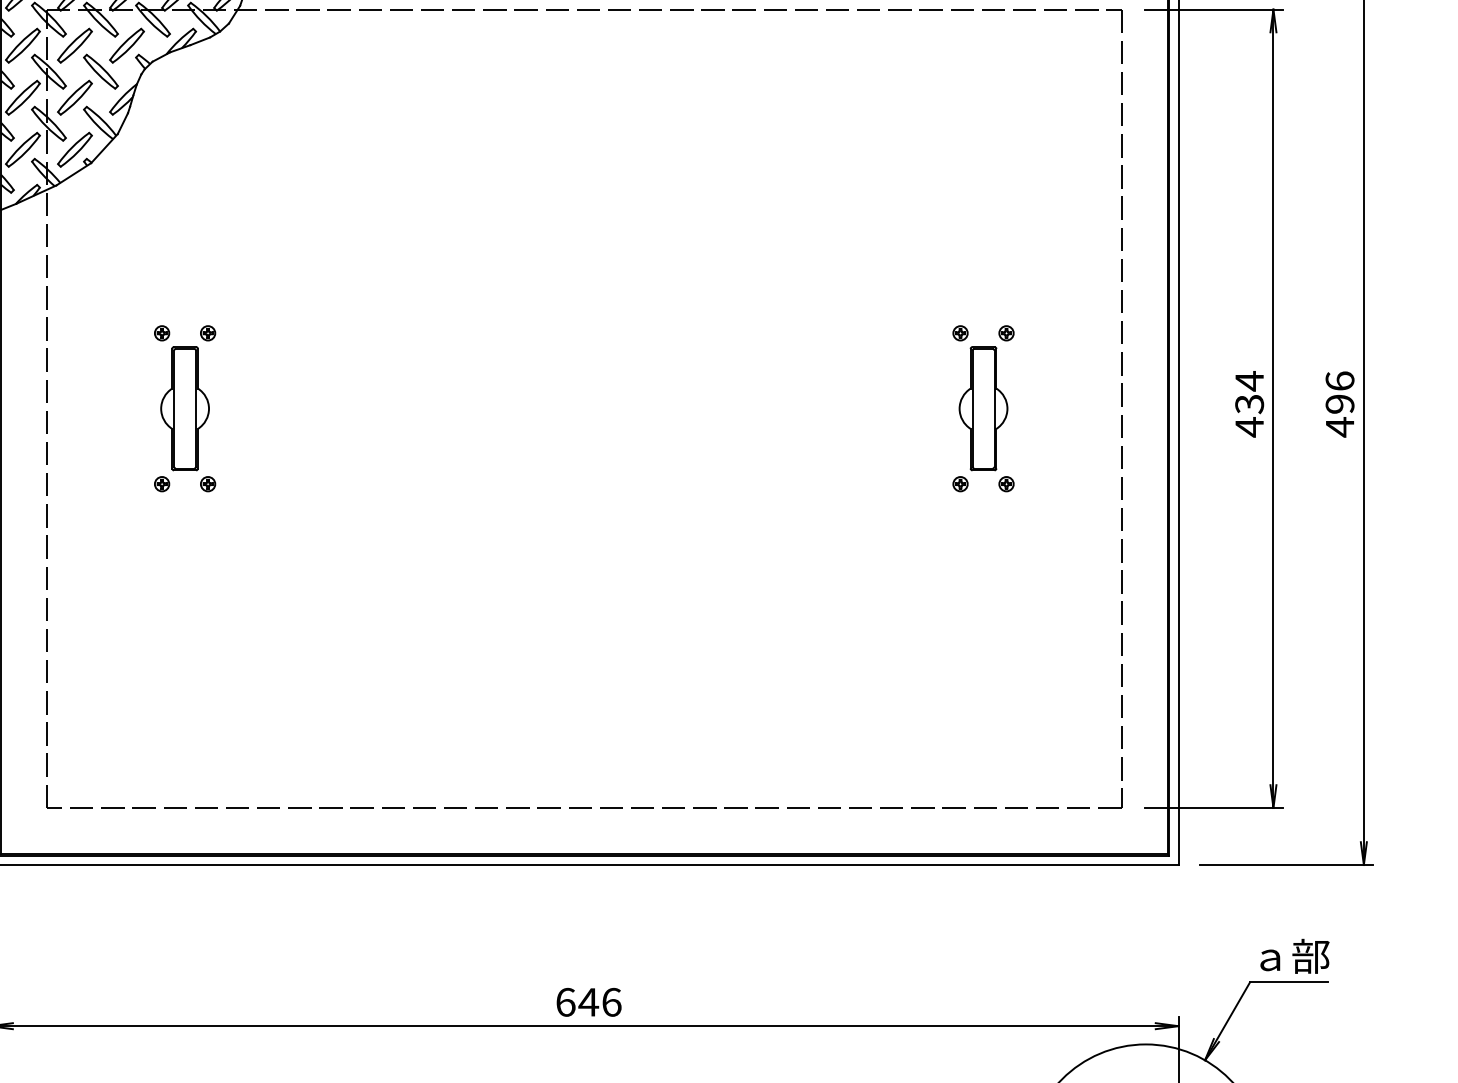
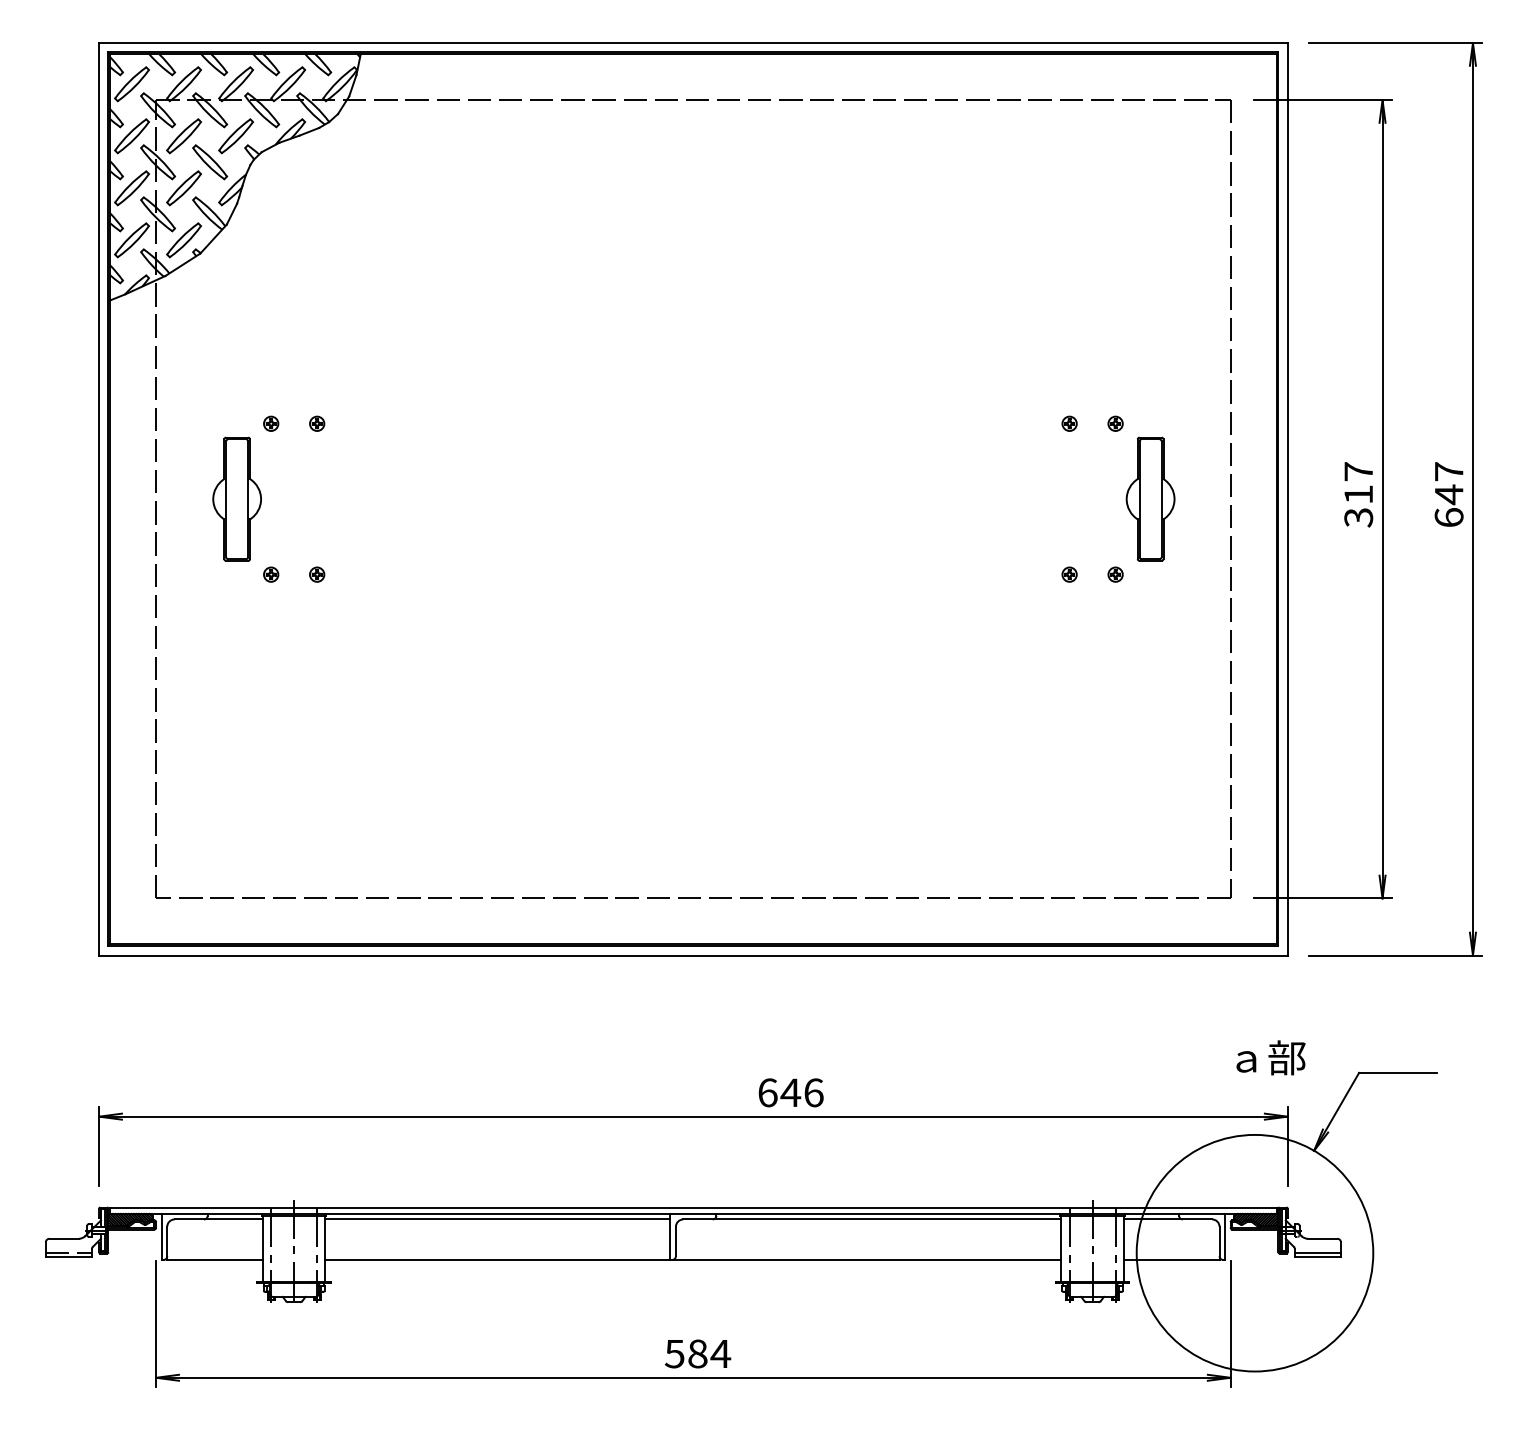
text: (1249, 404) -> (1358, 494), 434 -> 317
text: (1339, 405) -> (1448, 495), 496 -> 647
part: (184, 408) -> (236, 498), moved
part: (983, 408) -> (1150, 498), moved
text: (1294, 956) -> (1270, 1057), moved
text: (588, 1002) -> (790, 1092), moved

